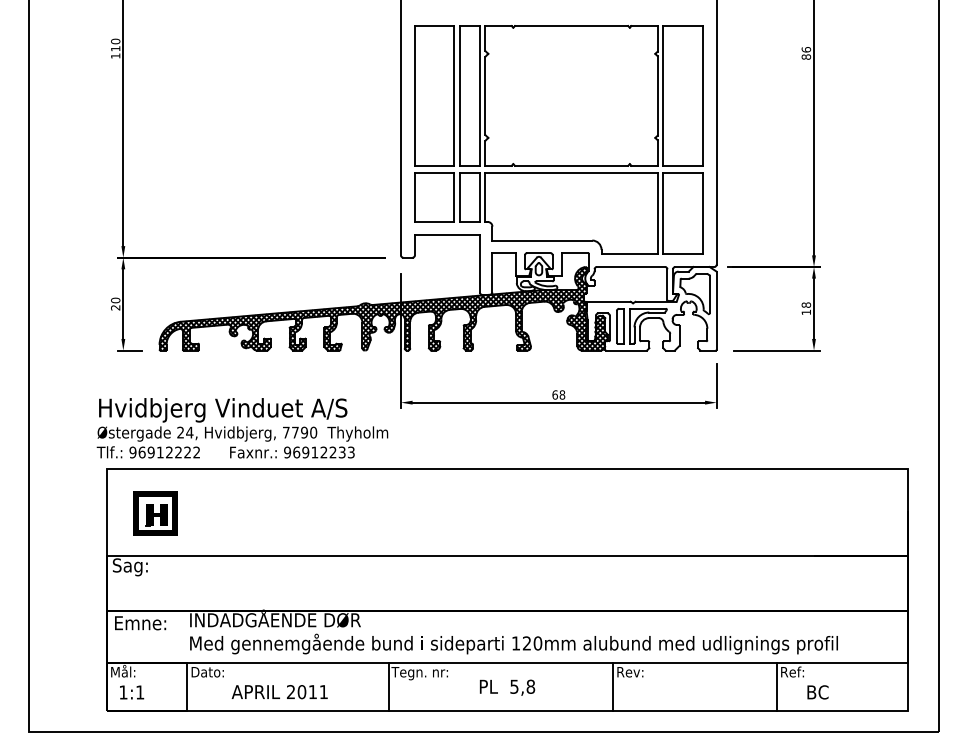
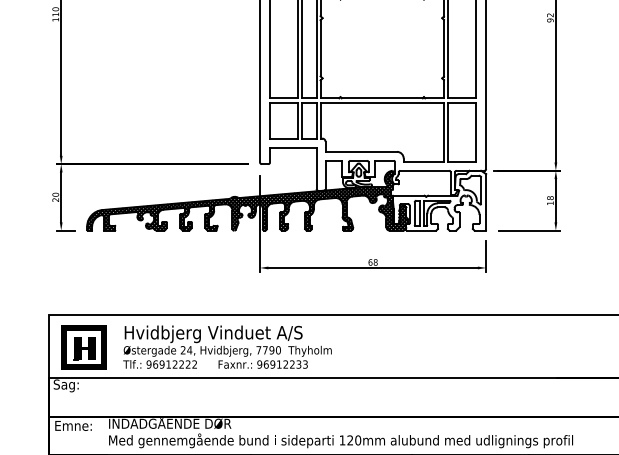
text: (806, 53) -> (550, 17), 86 -> 92
text: (242, 428) -> (227, 347), moved
part: (155, 513) -> (84, 347), size x1.43

